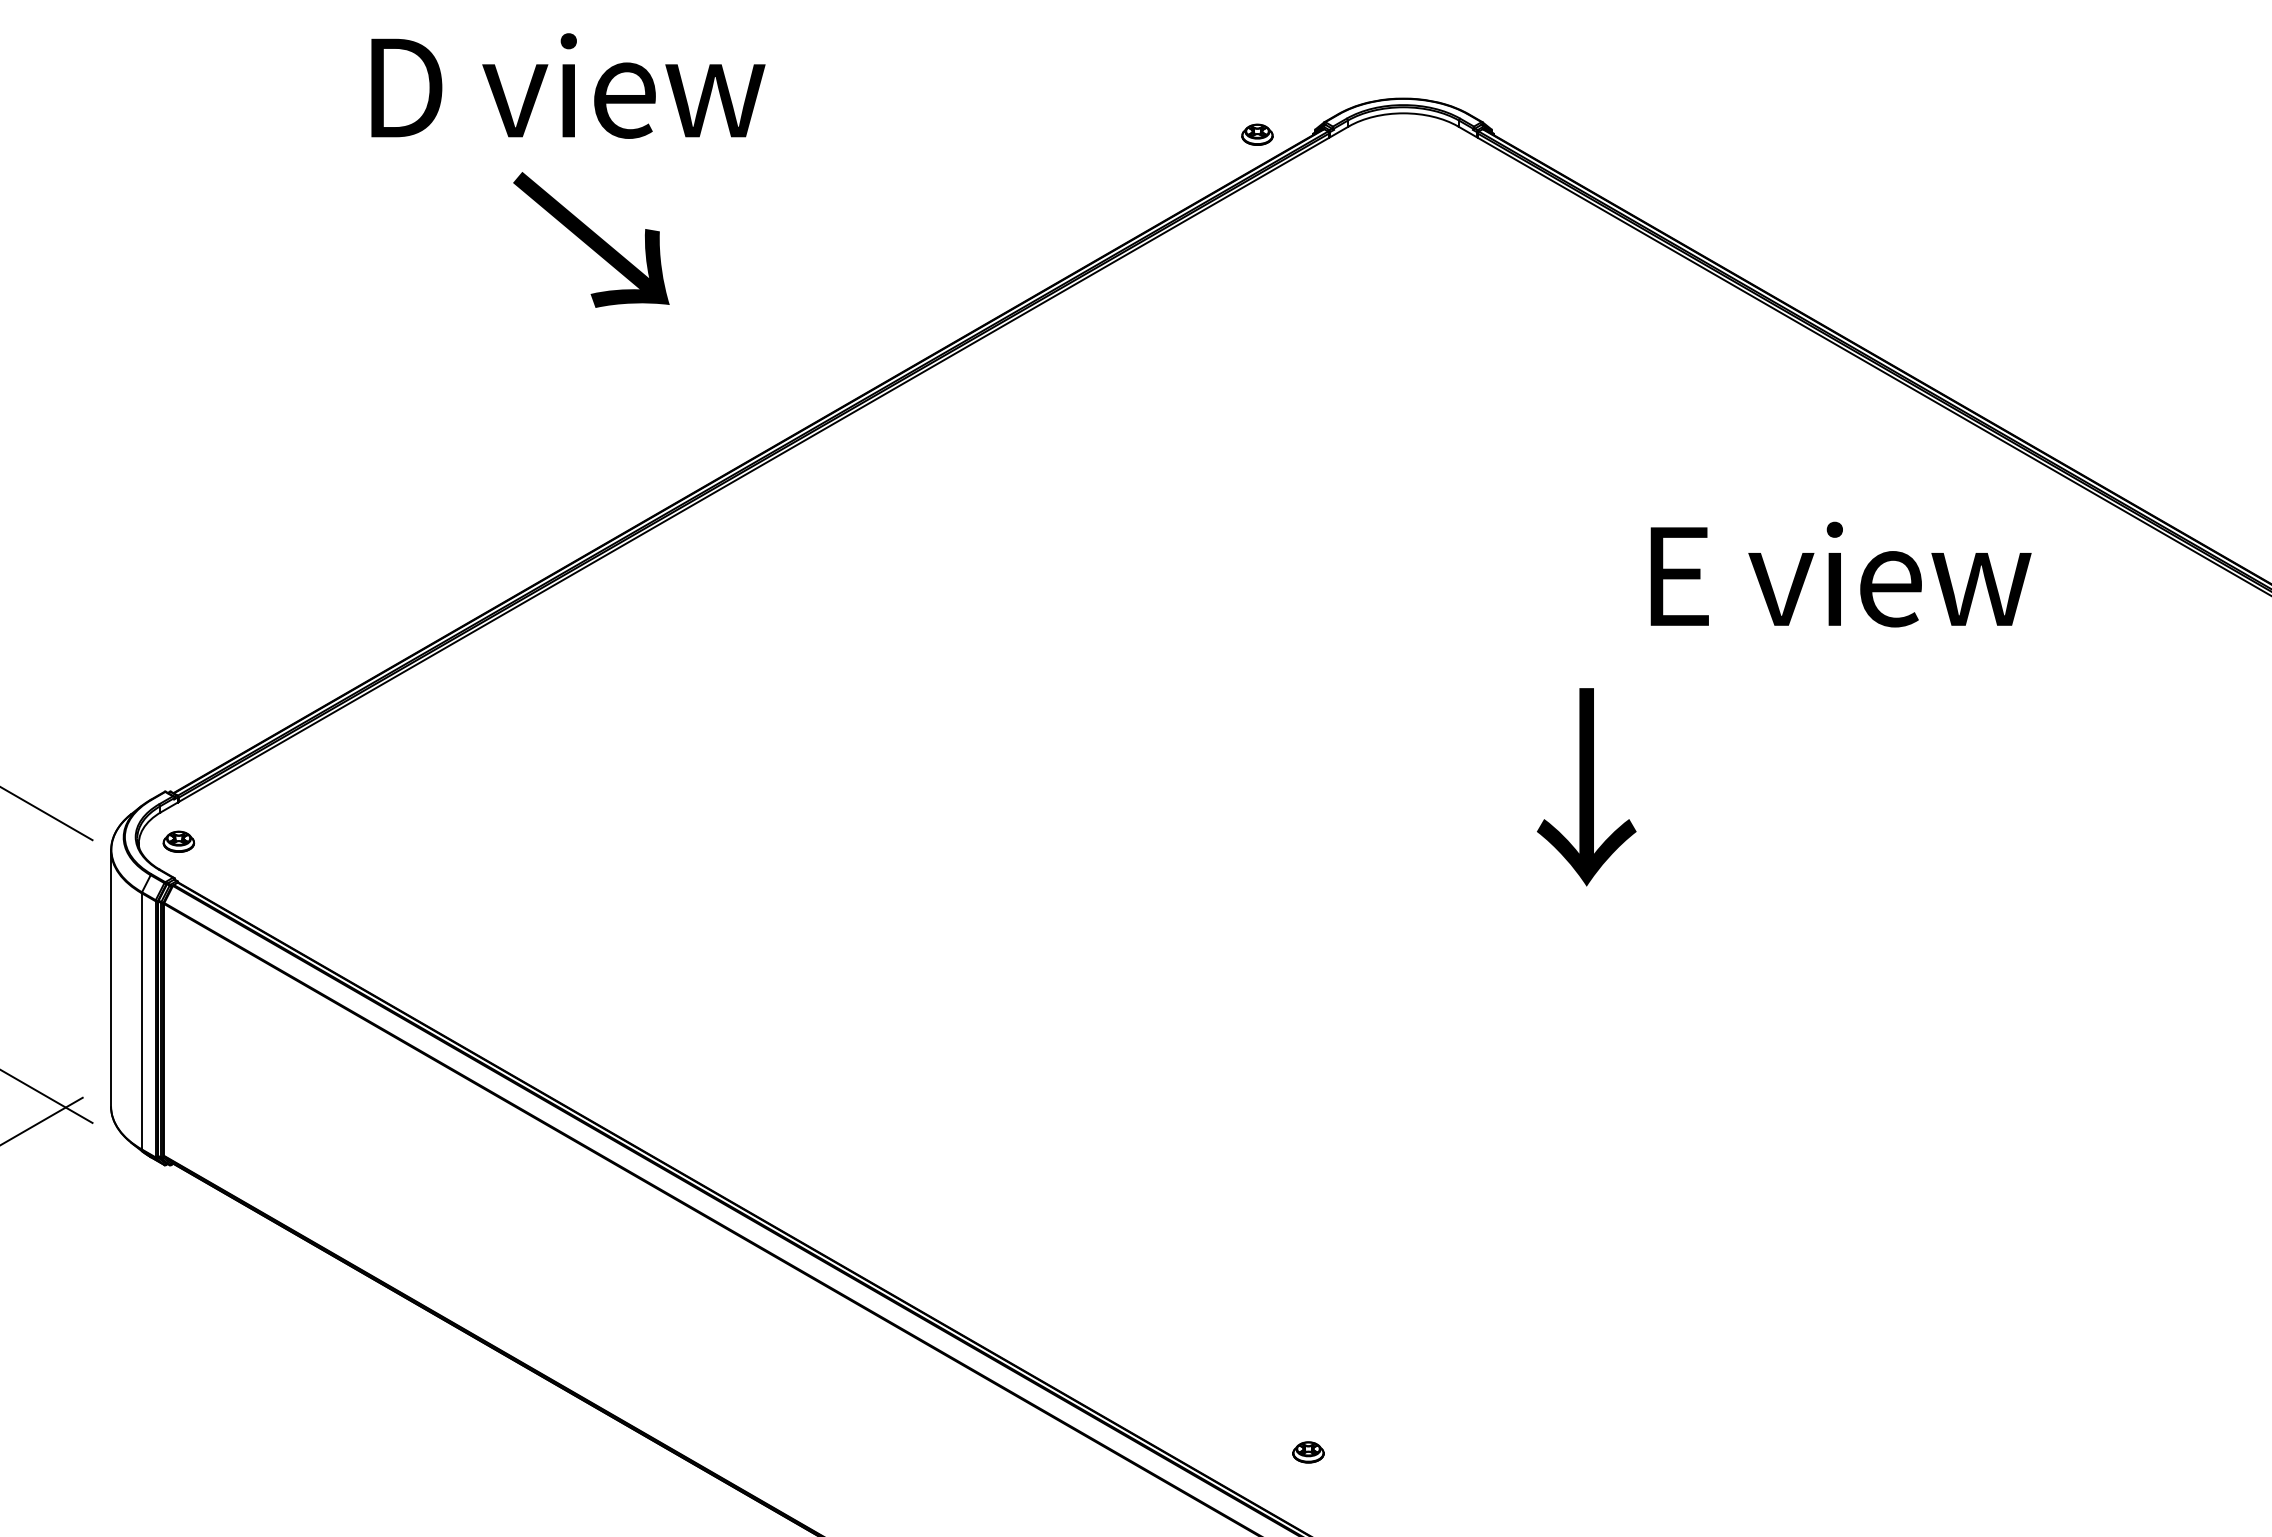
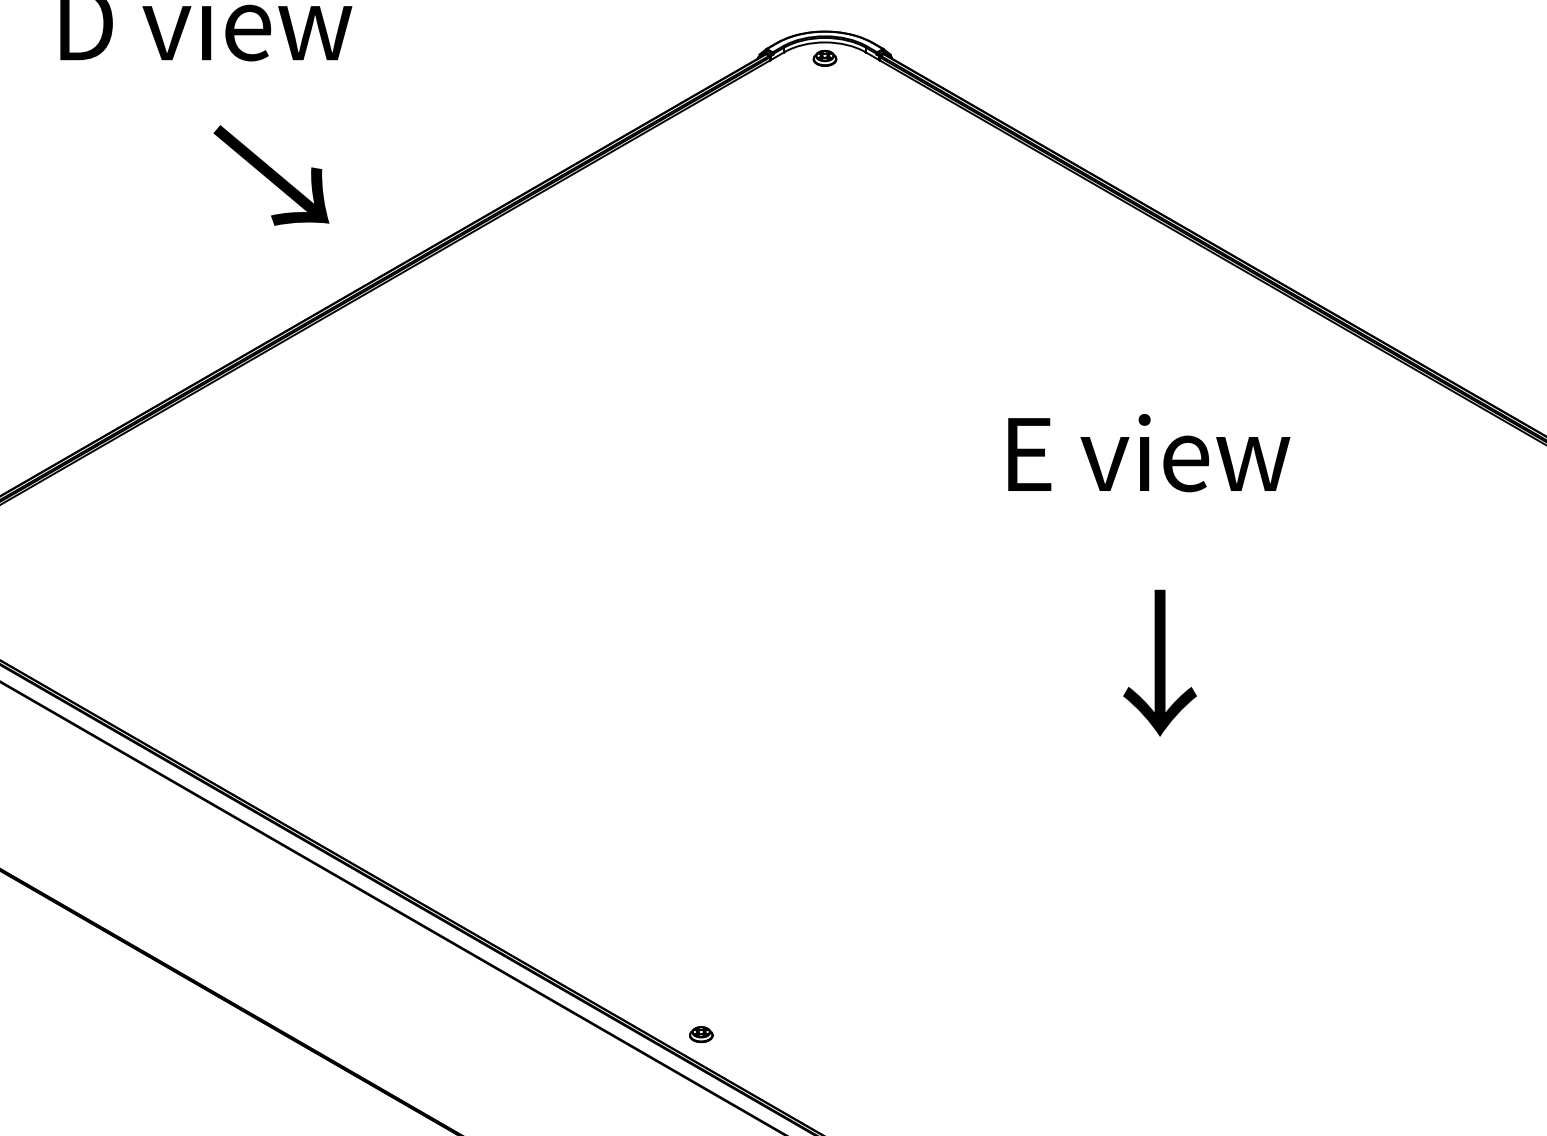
part: (1257, 134) -> (825, 58), moved
text: (591, 239) -> (271, 175), moved
text: (1840, 574) -> (1148, 453), moved
text: (1586, 787) -> (1159, 663), moved
part: (1308, 1452) -> (701, 1034), moved

